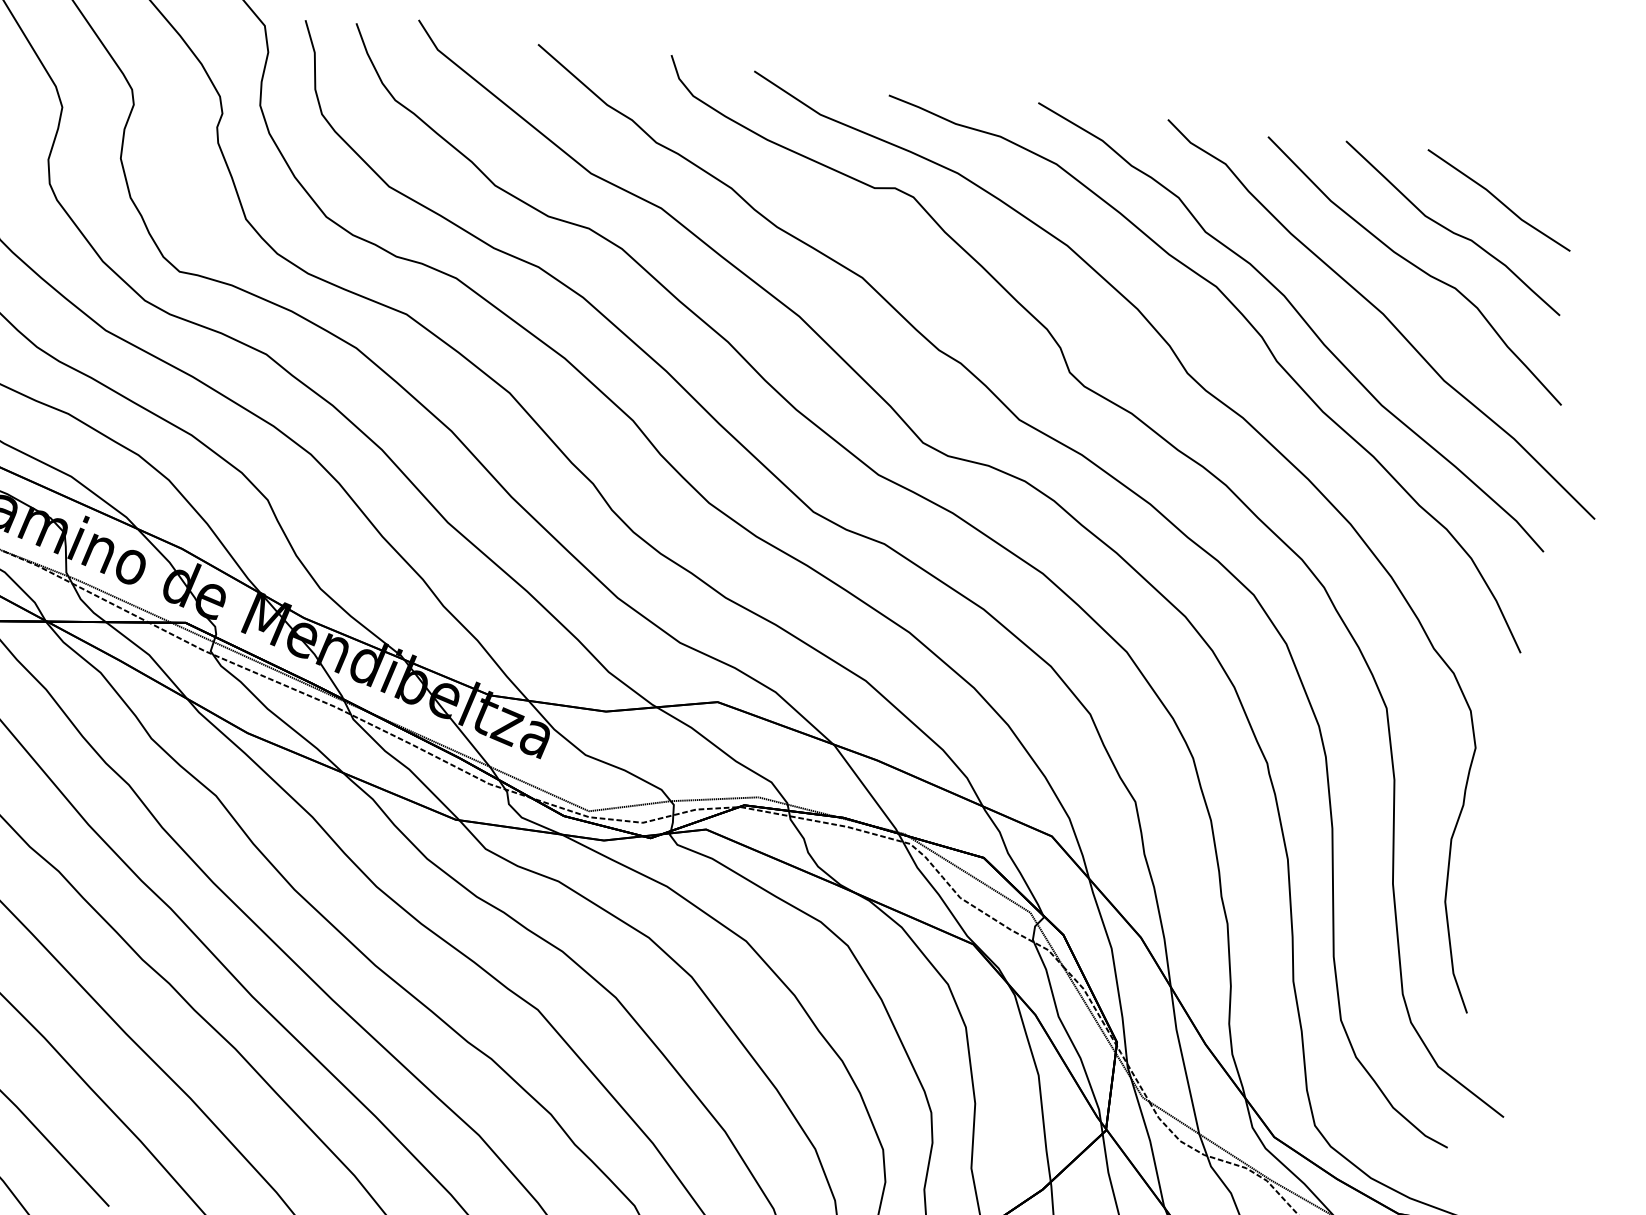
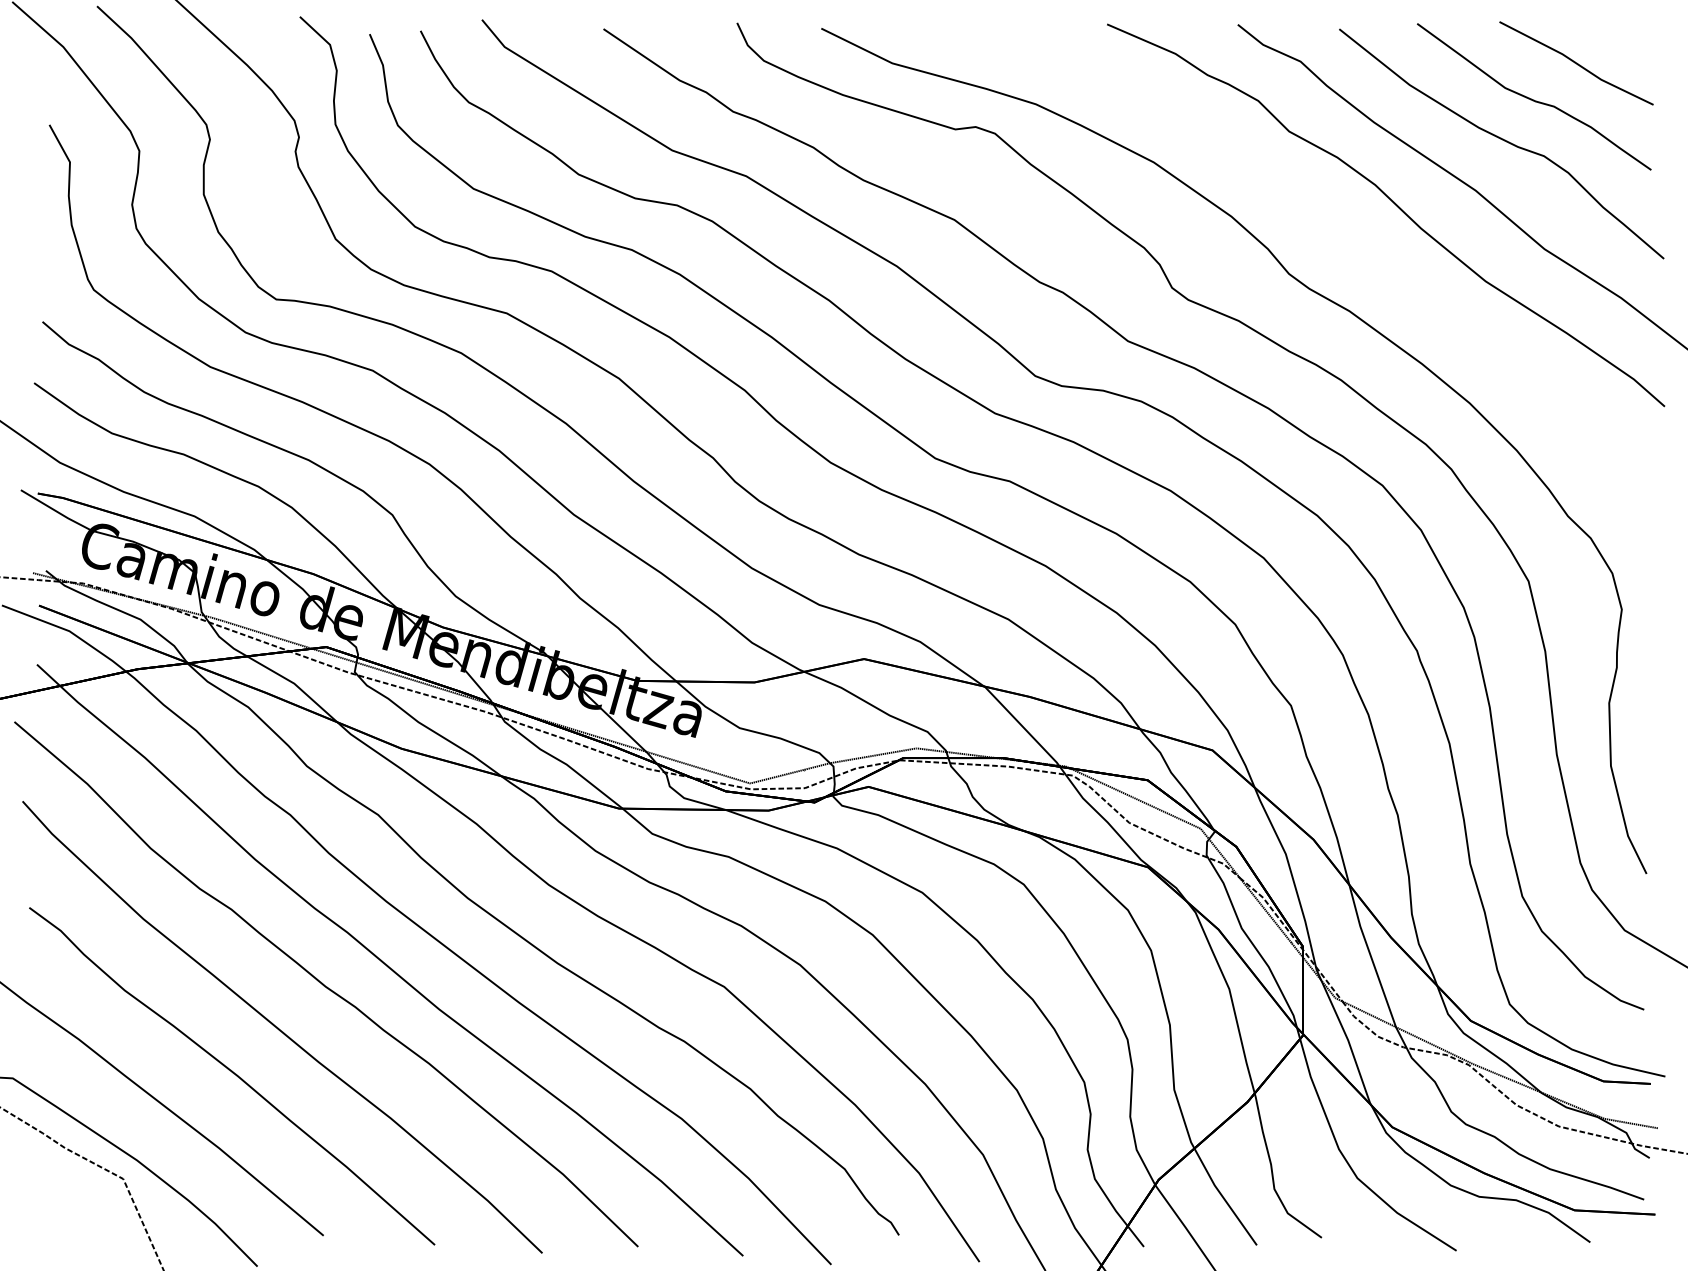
part: (1254, 330) -> (1350, 223), removed

